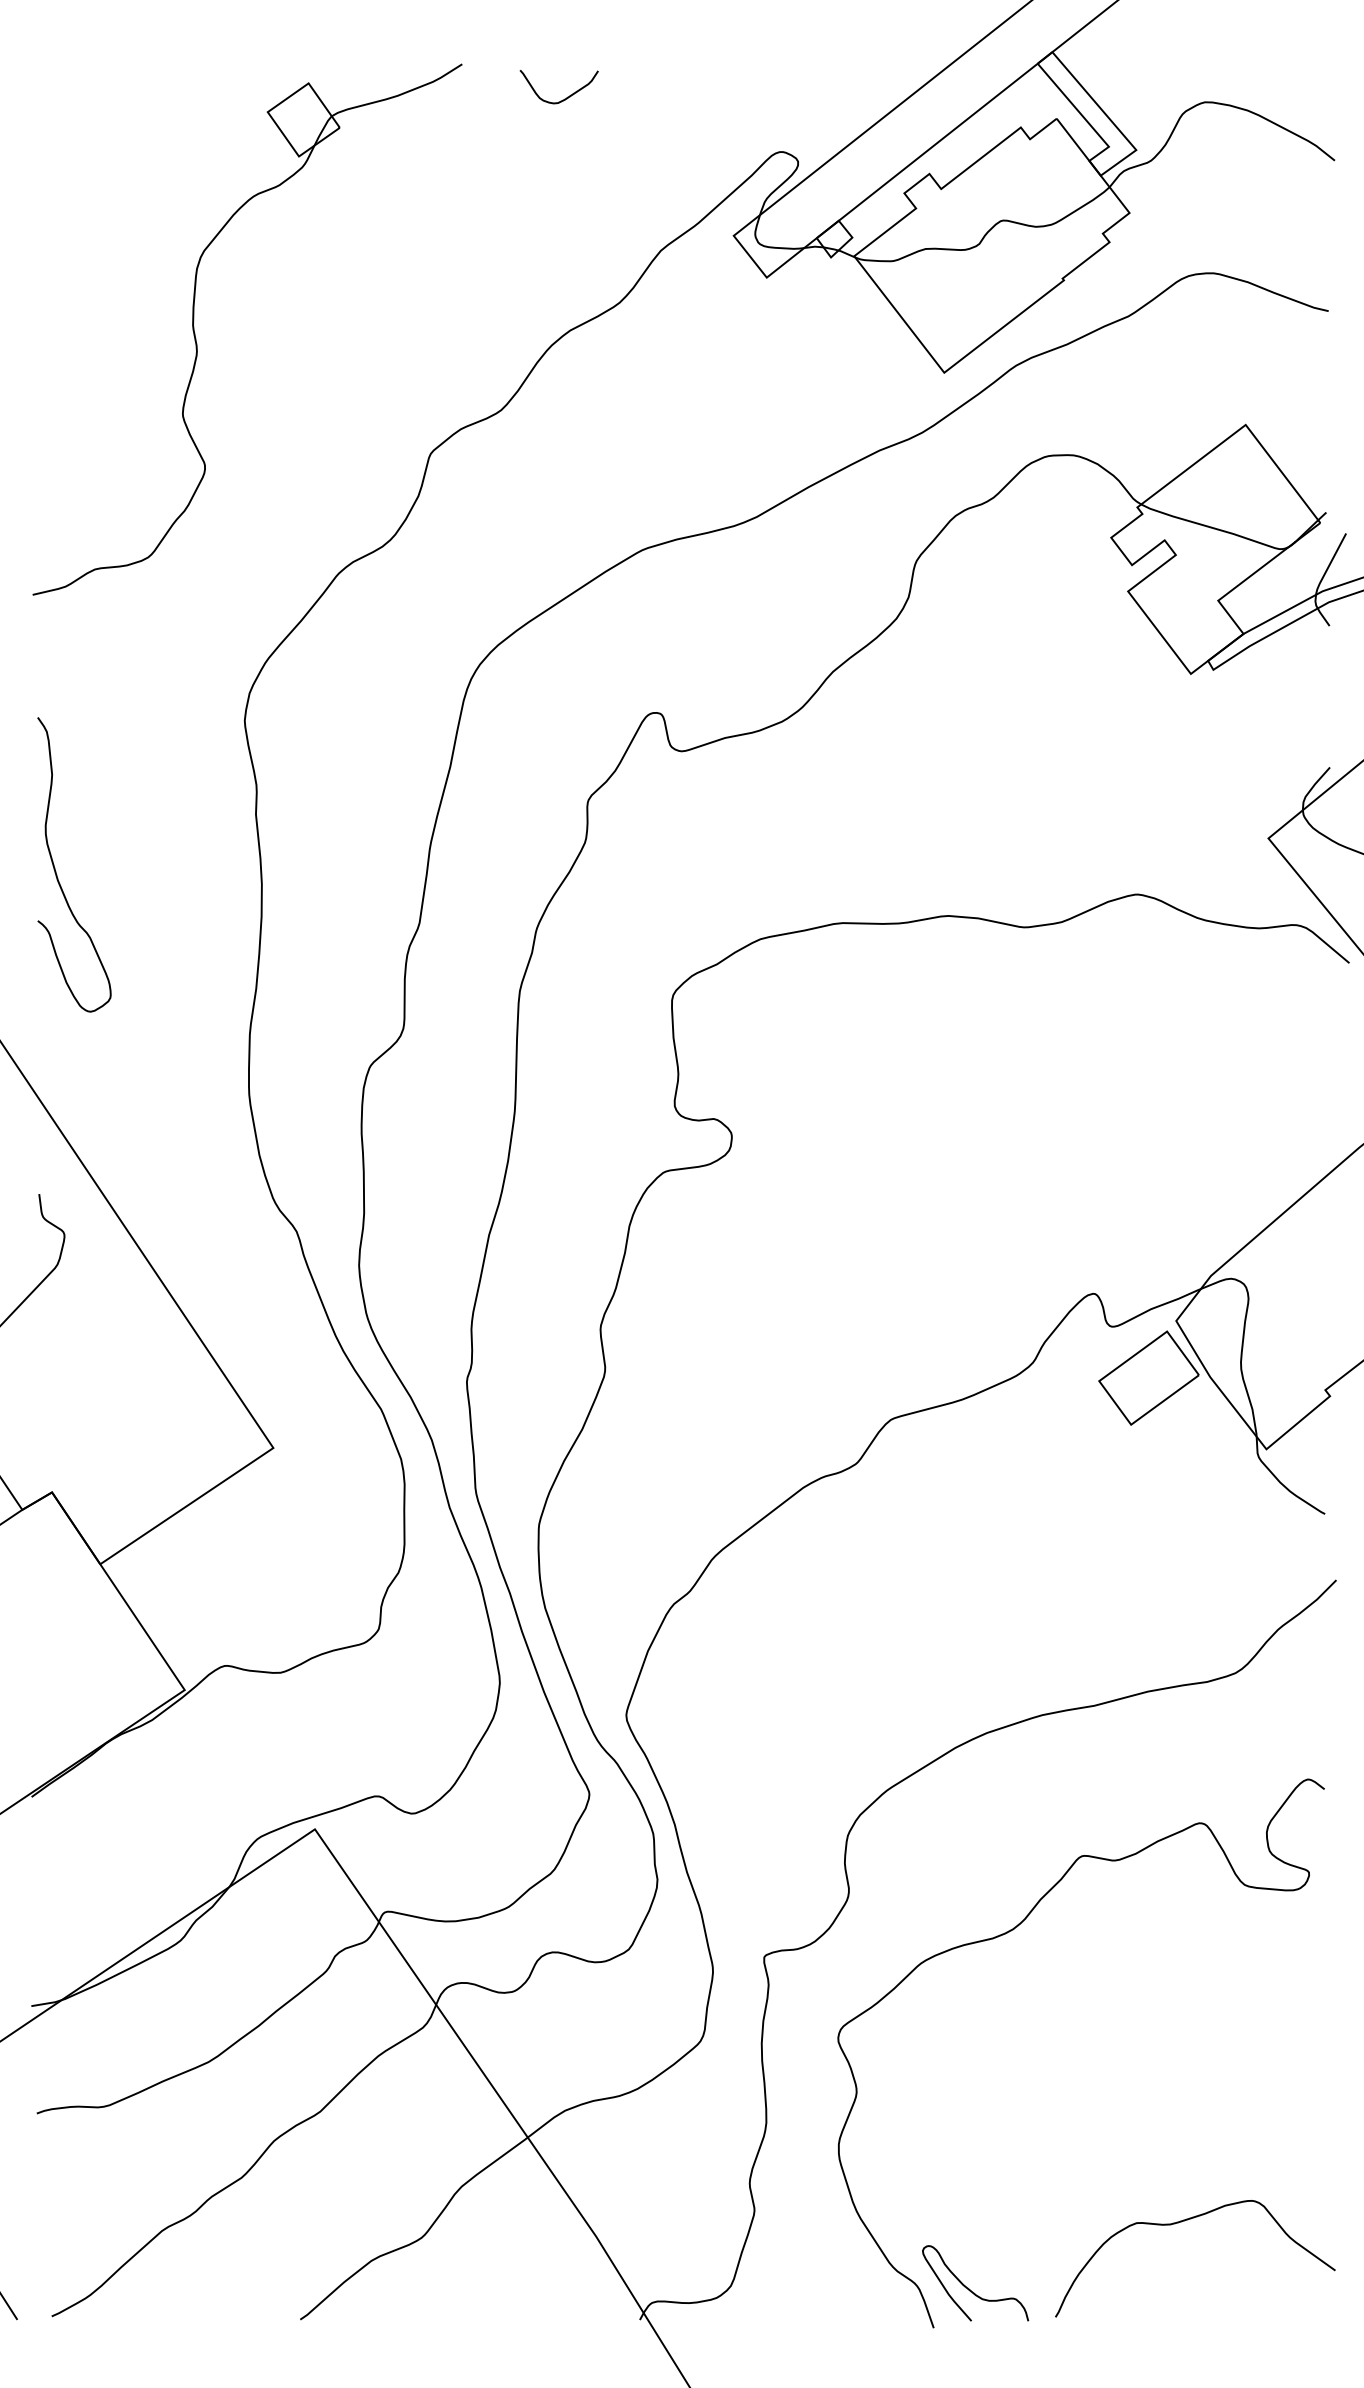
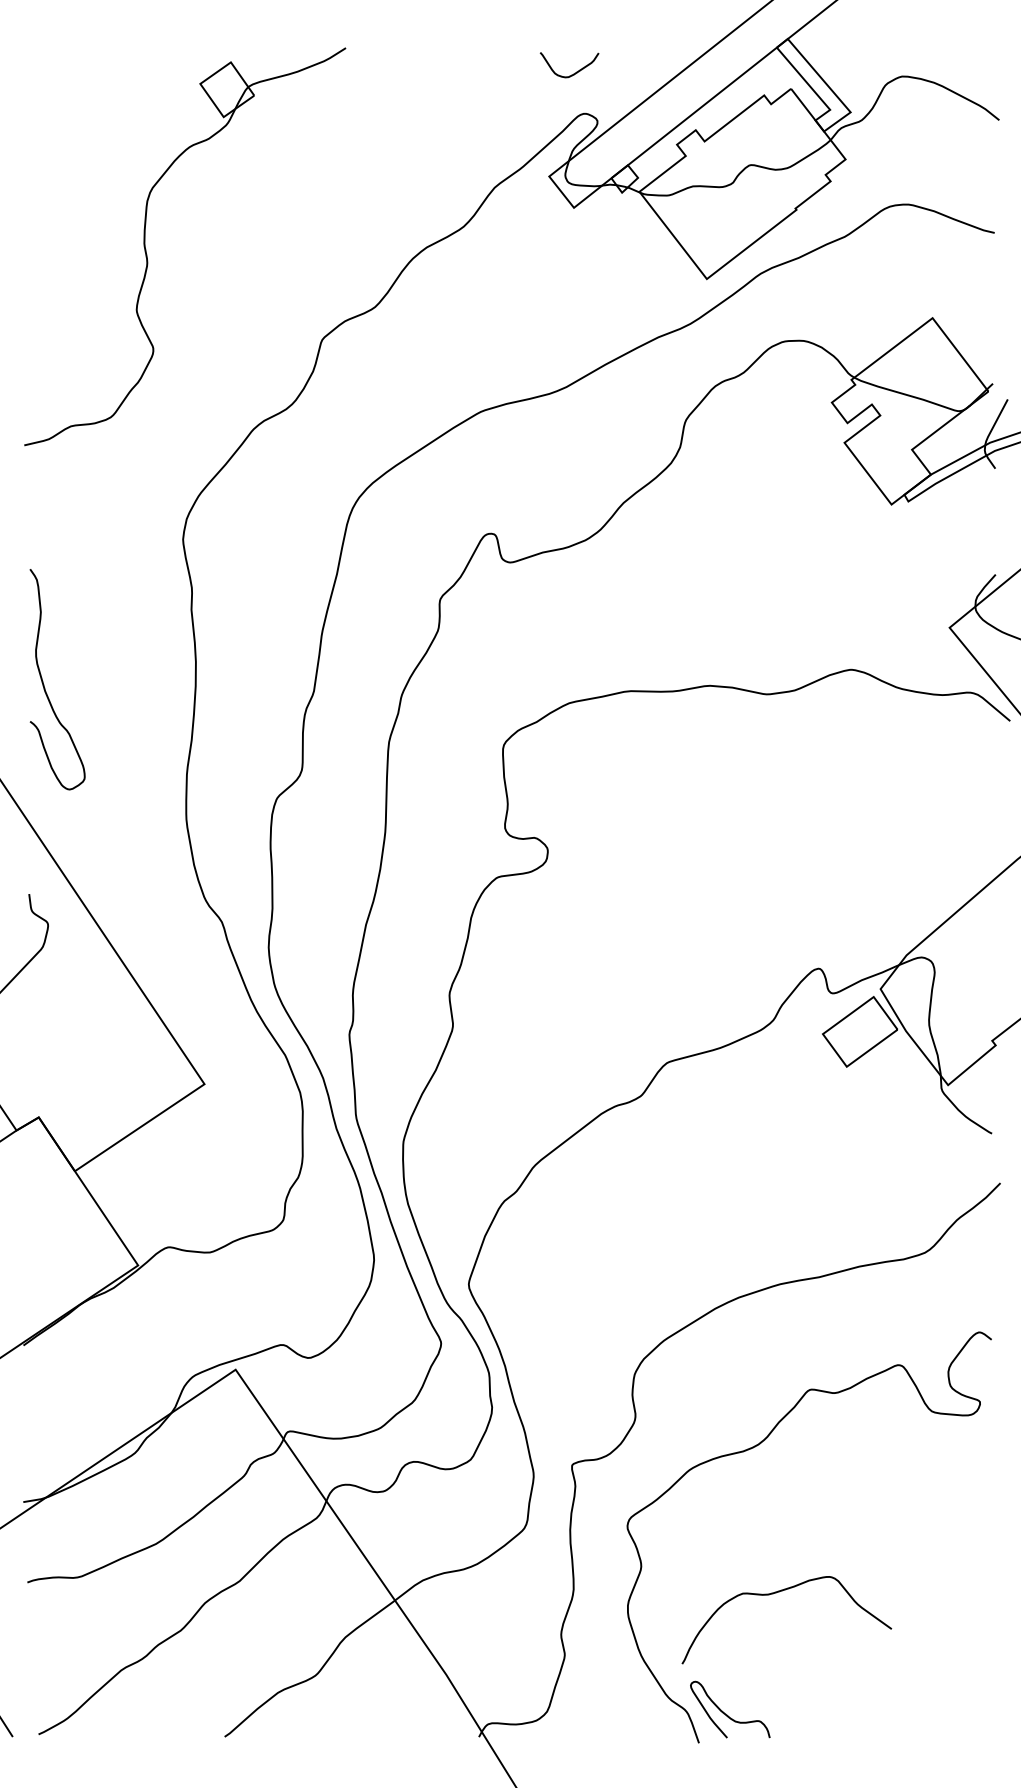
curve: (564, 98) -> (573, 73), moved
curve: (56, 871) -> (44, 684), moved
curve: (1181, 2223) -> (776, 1593), moved

